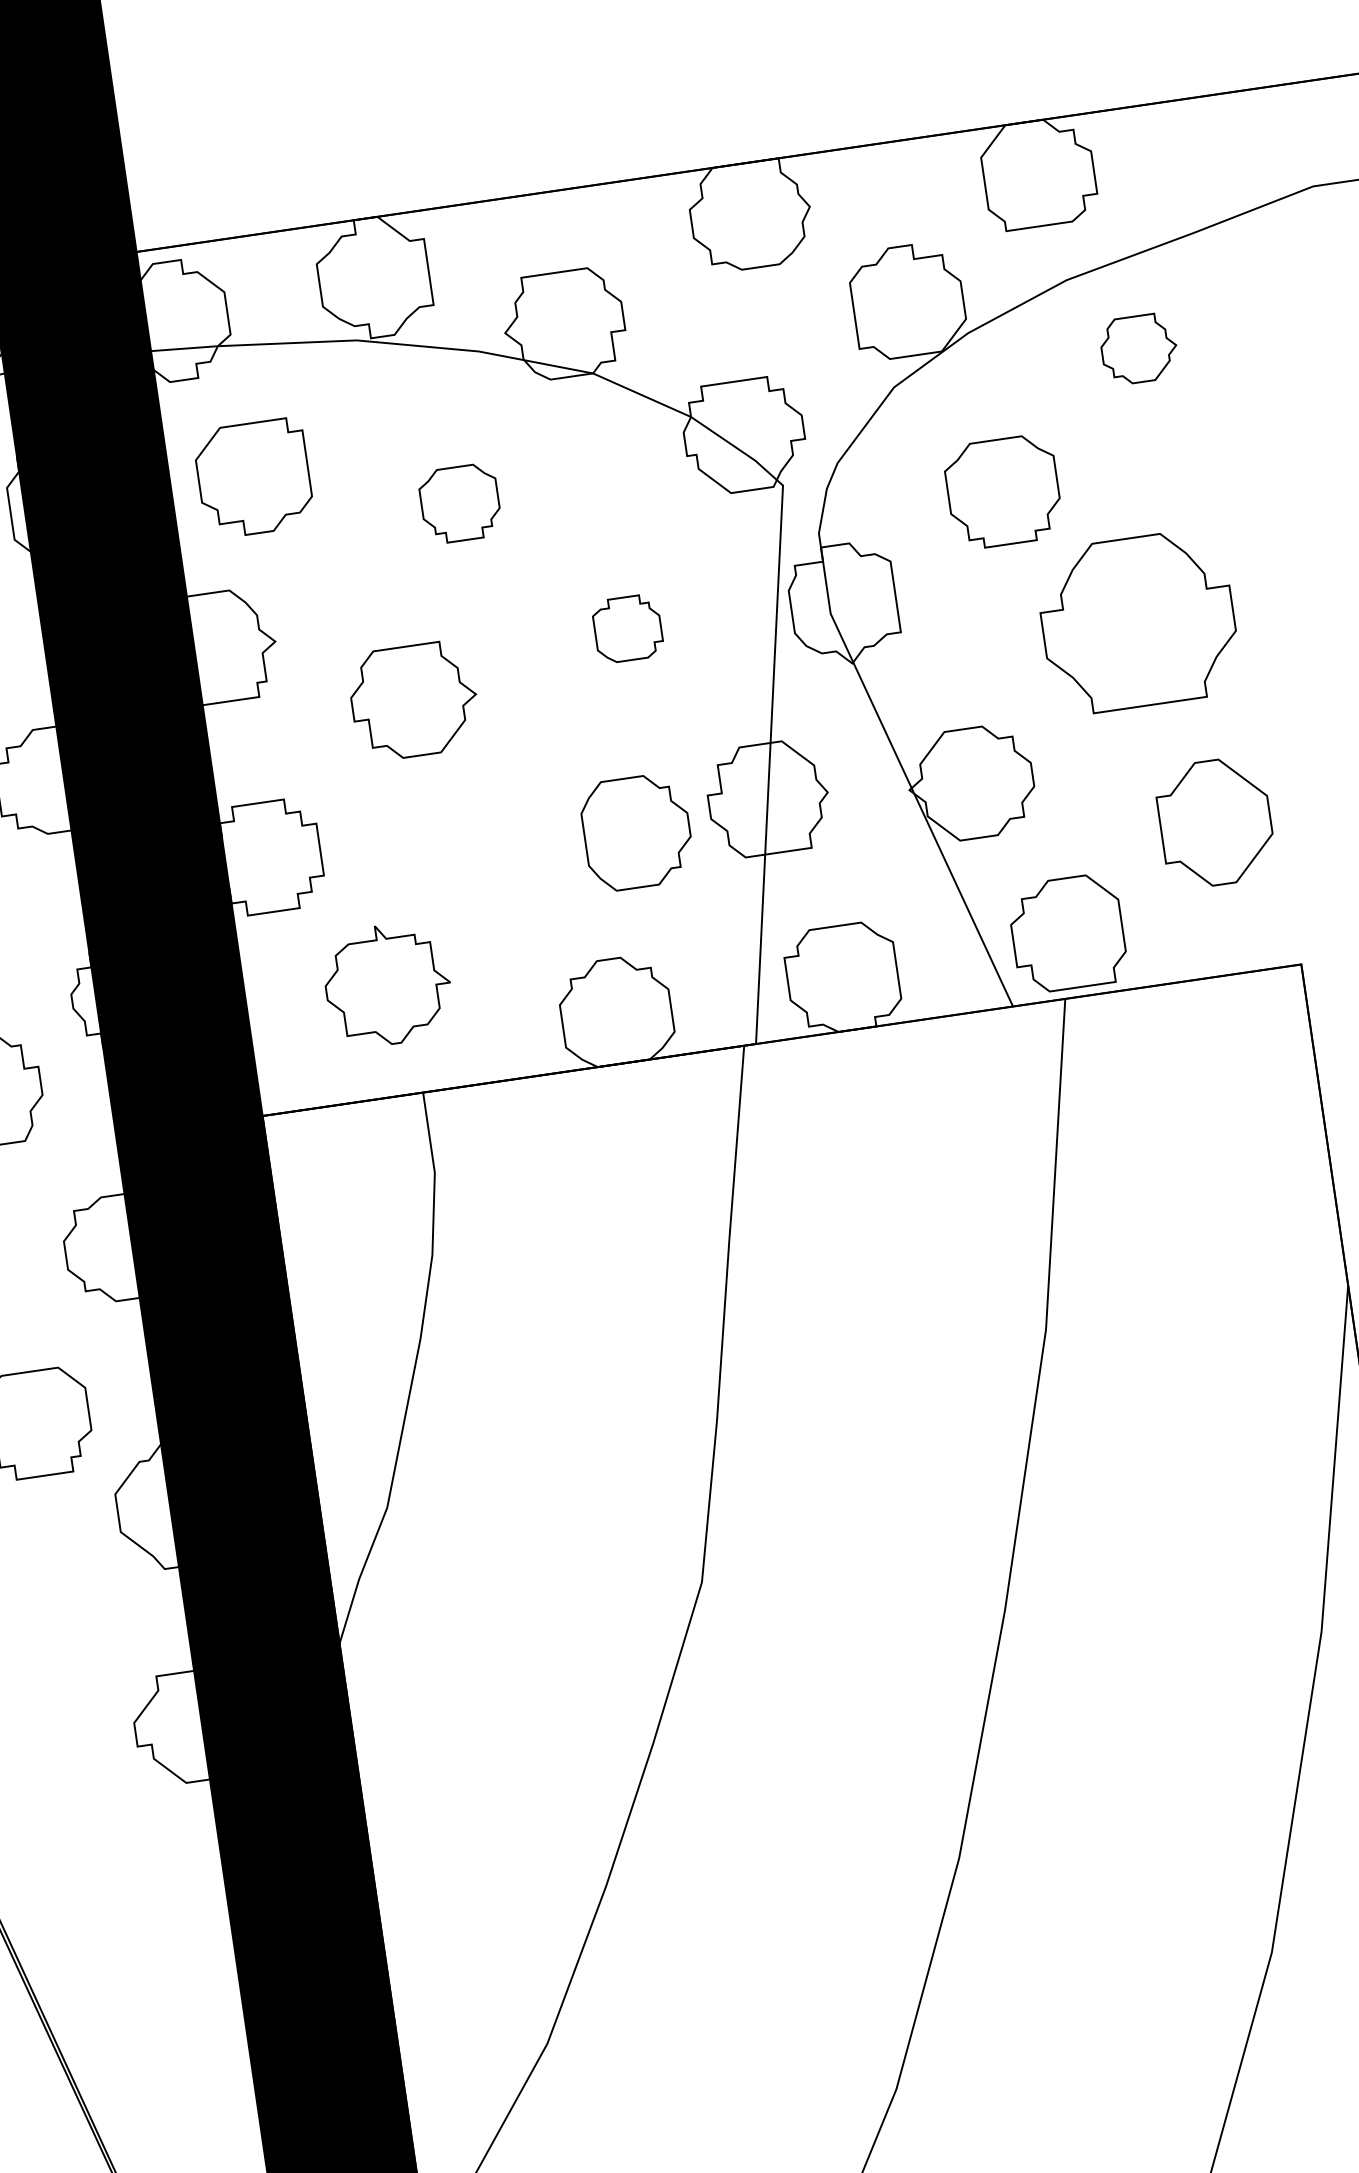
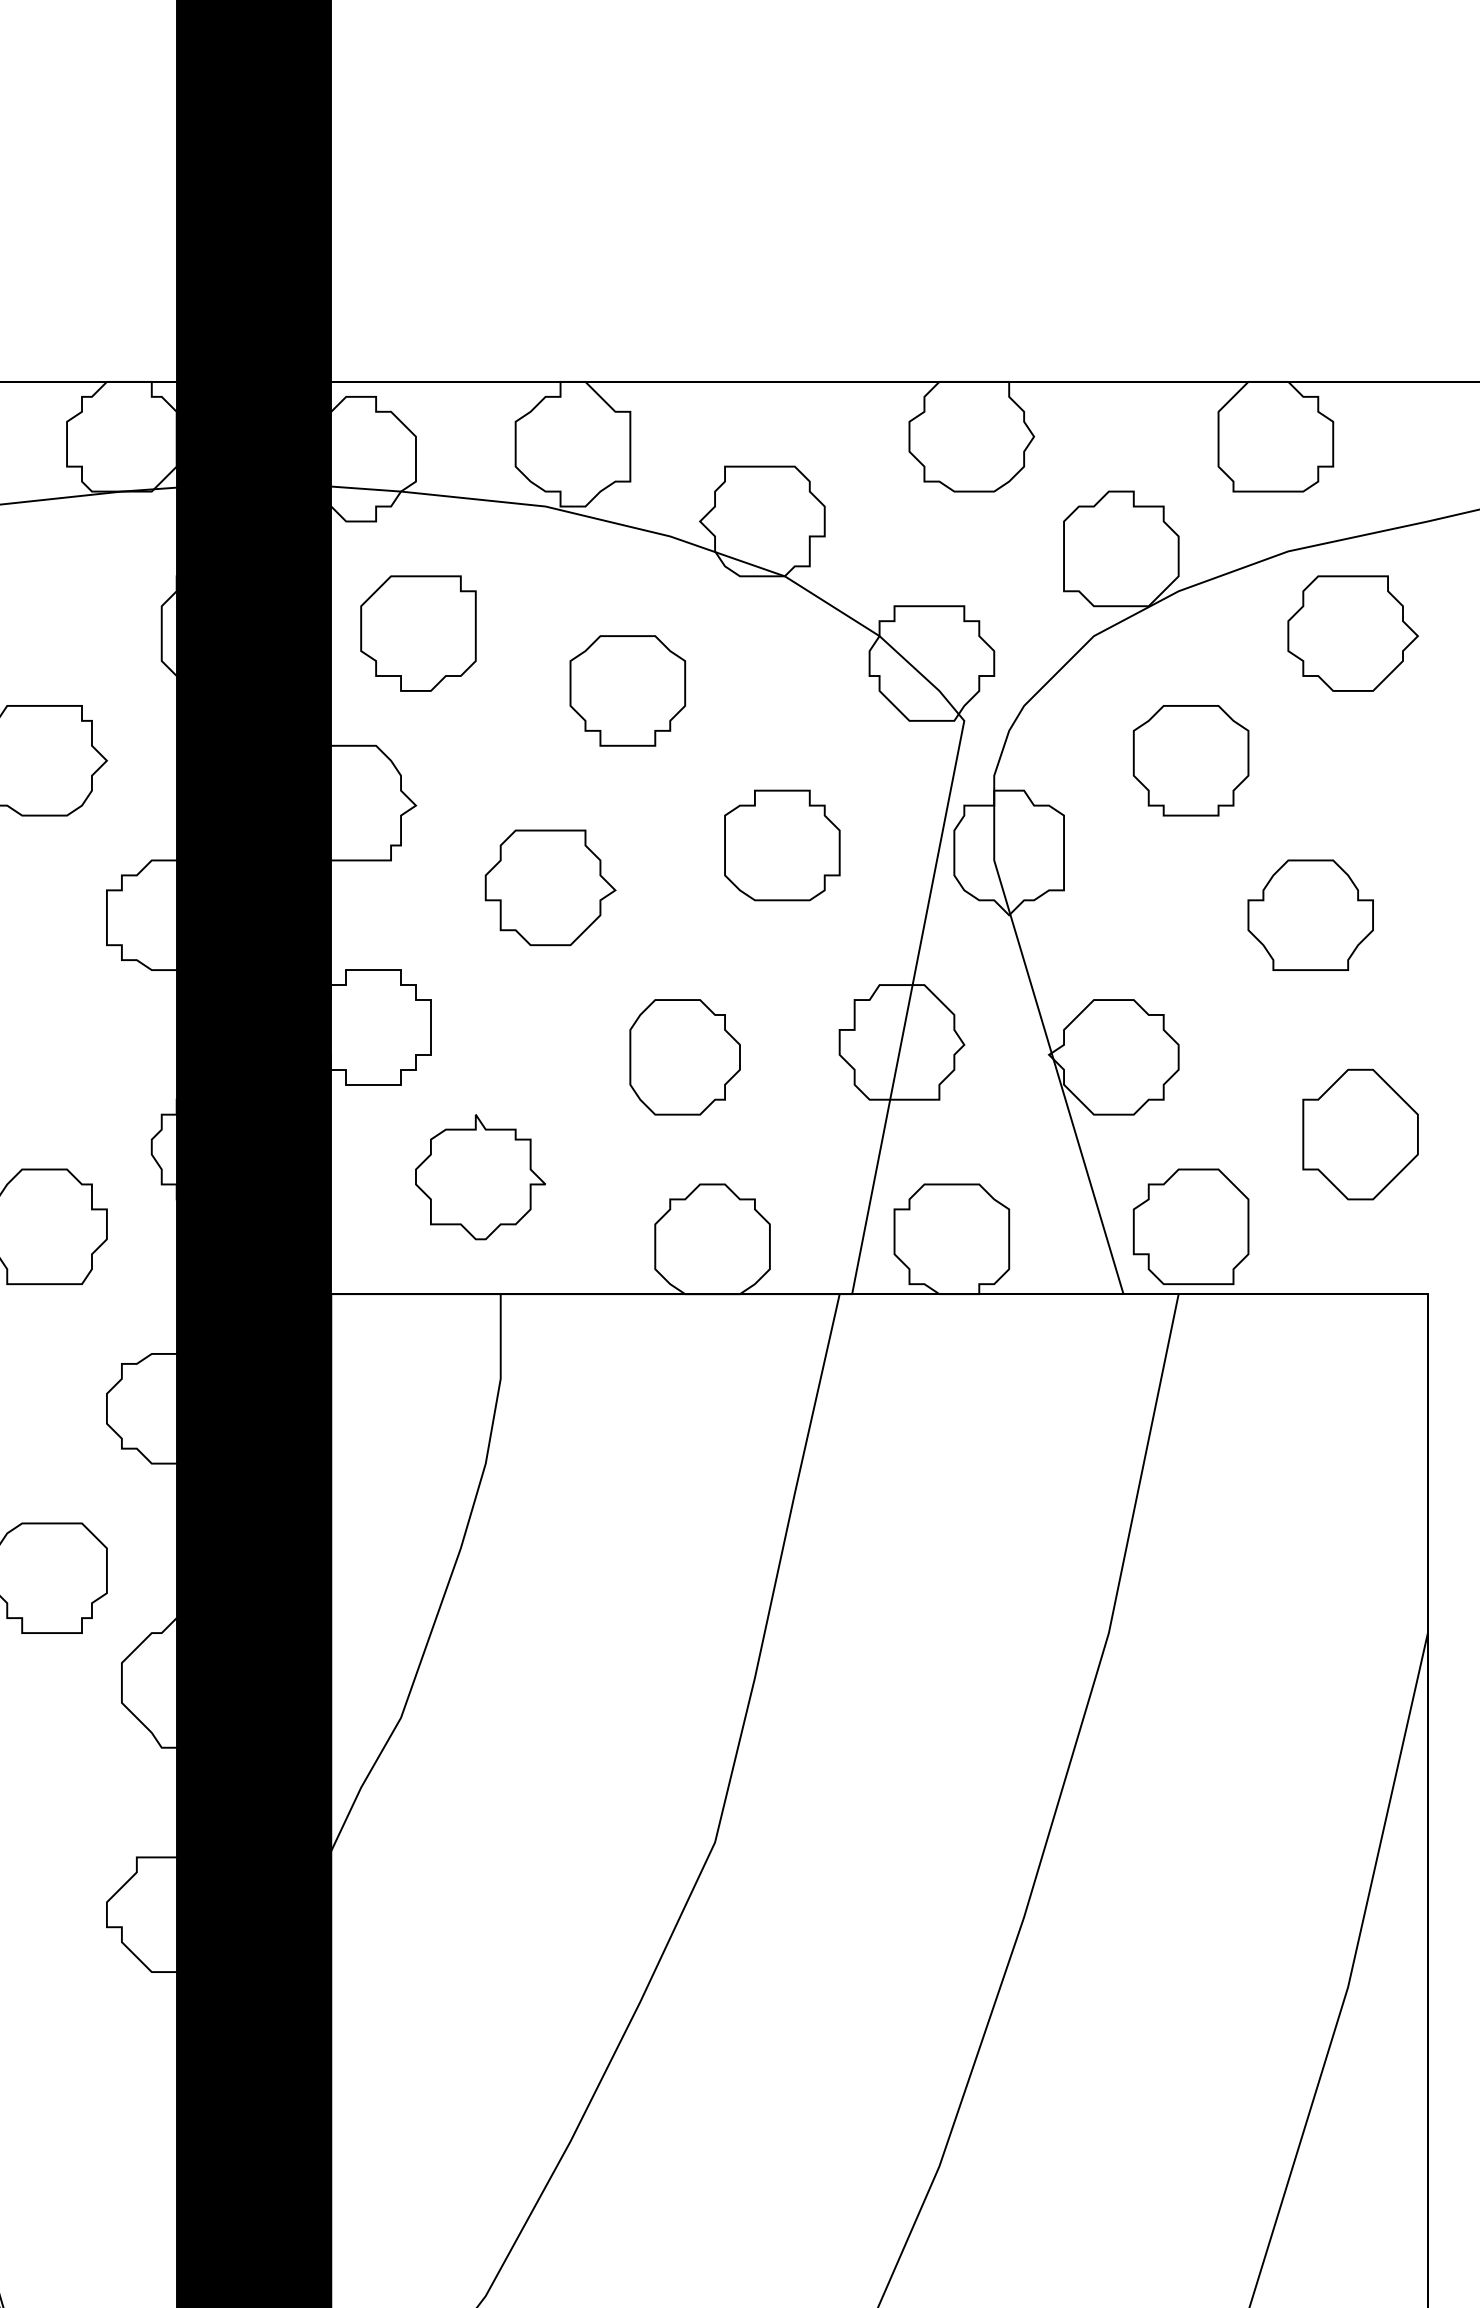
part: (1138, 349) -> (1352, 633), size x1.67
part: (459, 503) -> (627, 690), size x1.43
part: (1137, 621) -> (1310, 914), size x0.62
part: (628, 628) -> (782, 845), size x1.67
part: (636, 832) -> (684, 1057), moved

